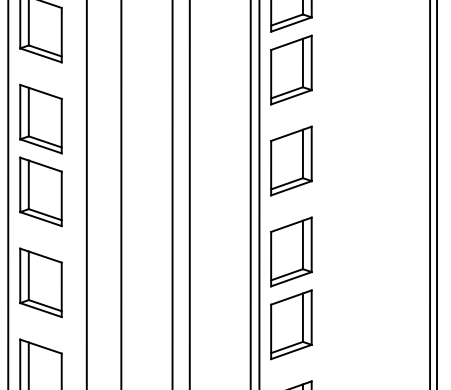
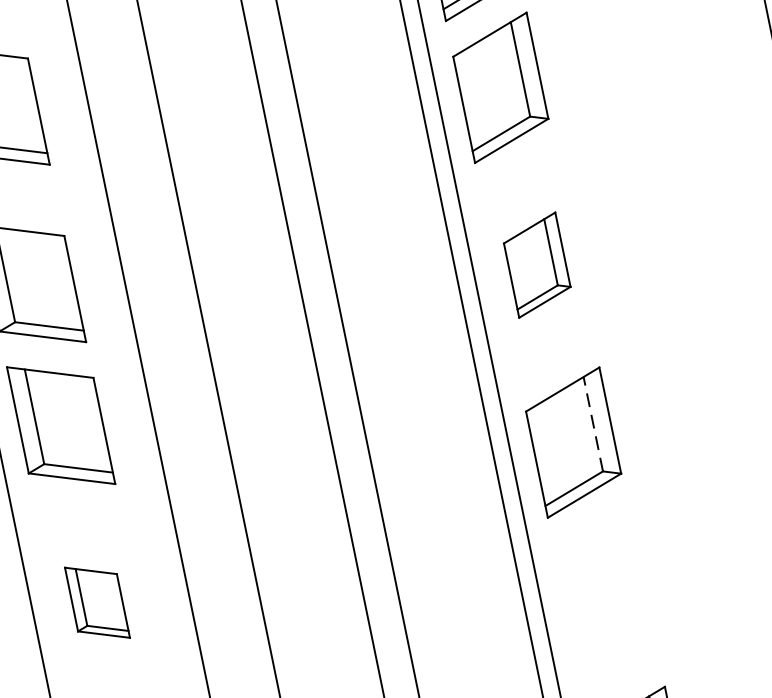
part: (291, 160) -> (537, 264), size x0.7
line: (302, 244) -> (592, 423), solid -> dashed
part: (40, 282) -> (96, 602), size x0.6
part: (291, 324) -> (602, 583), removed

